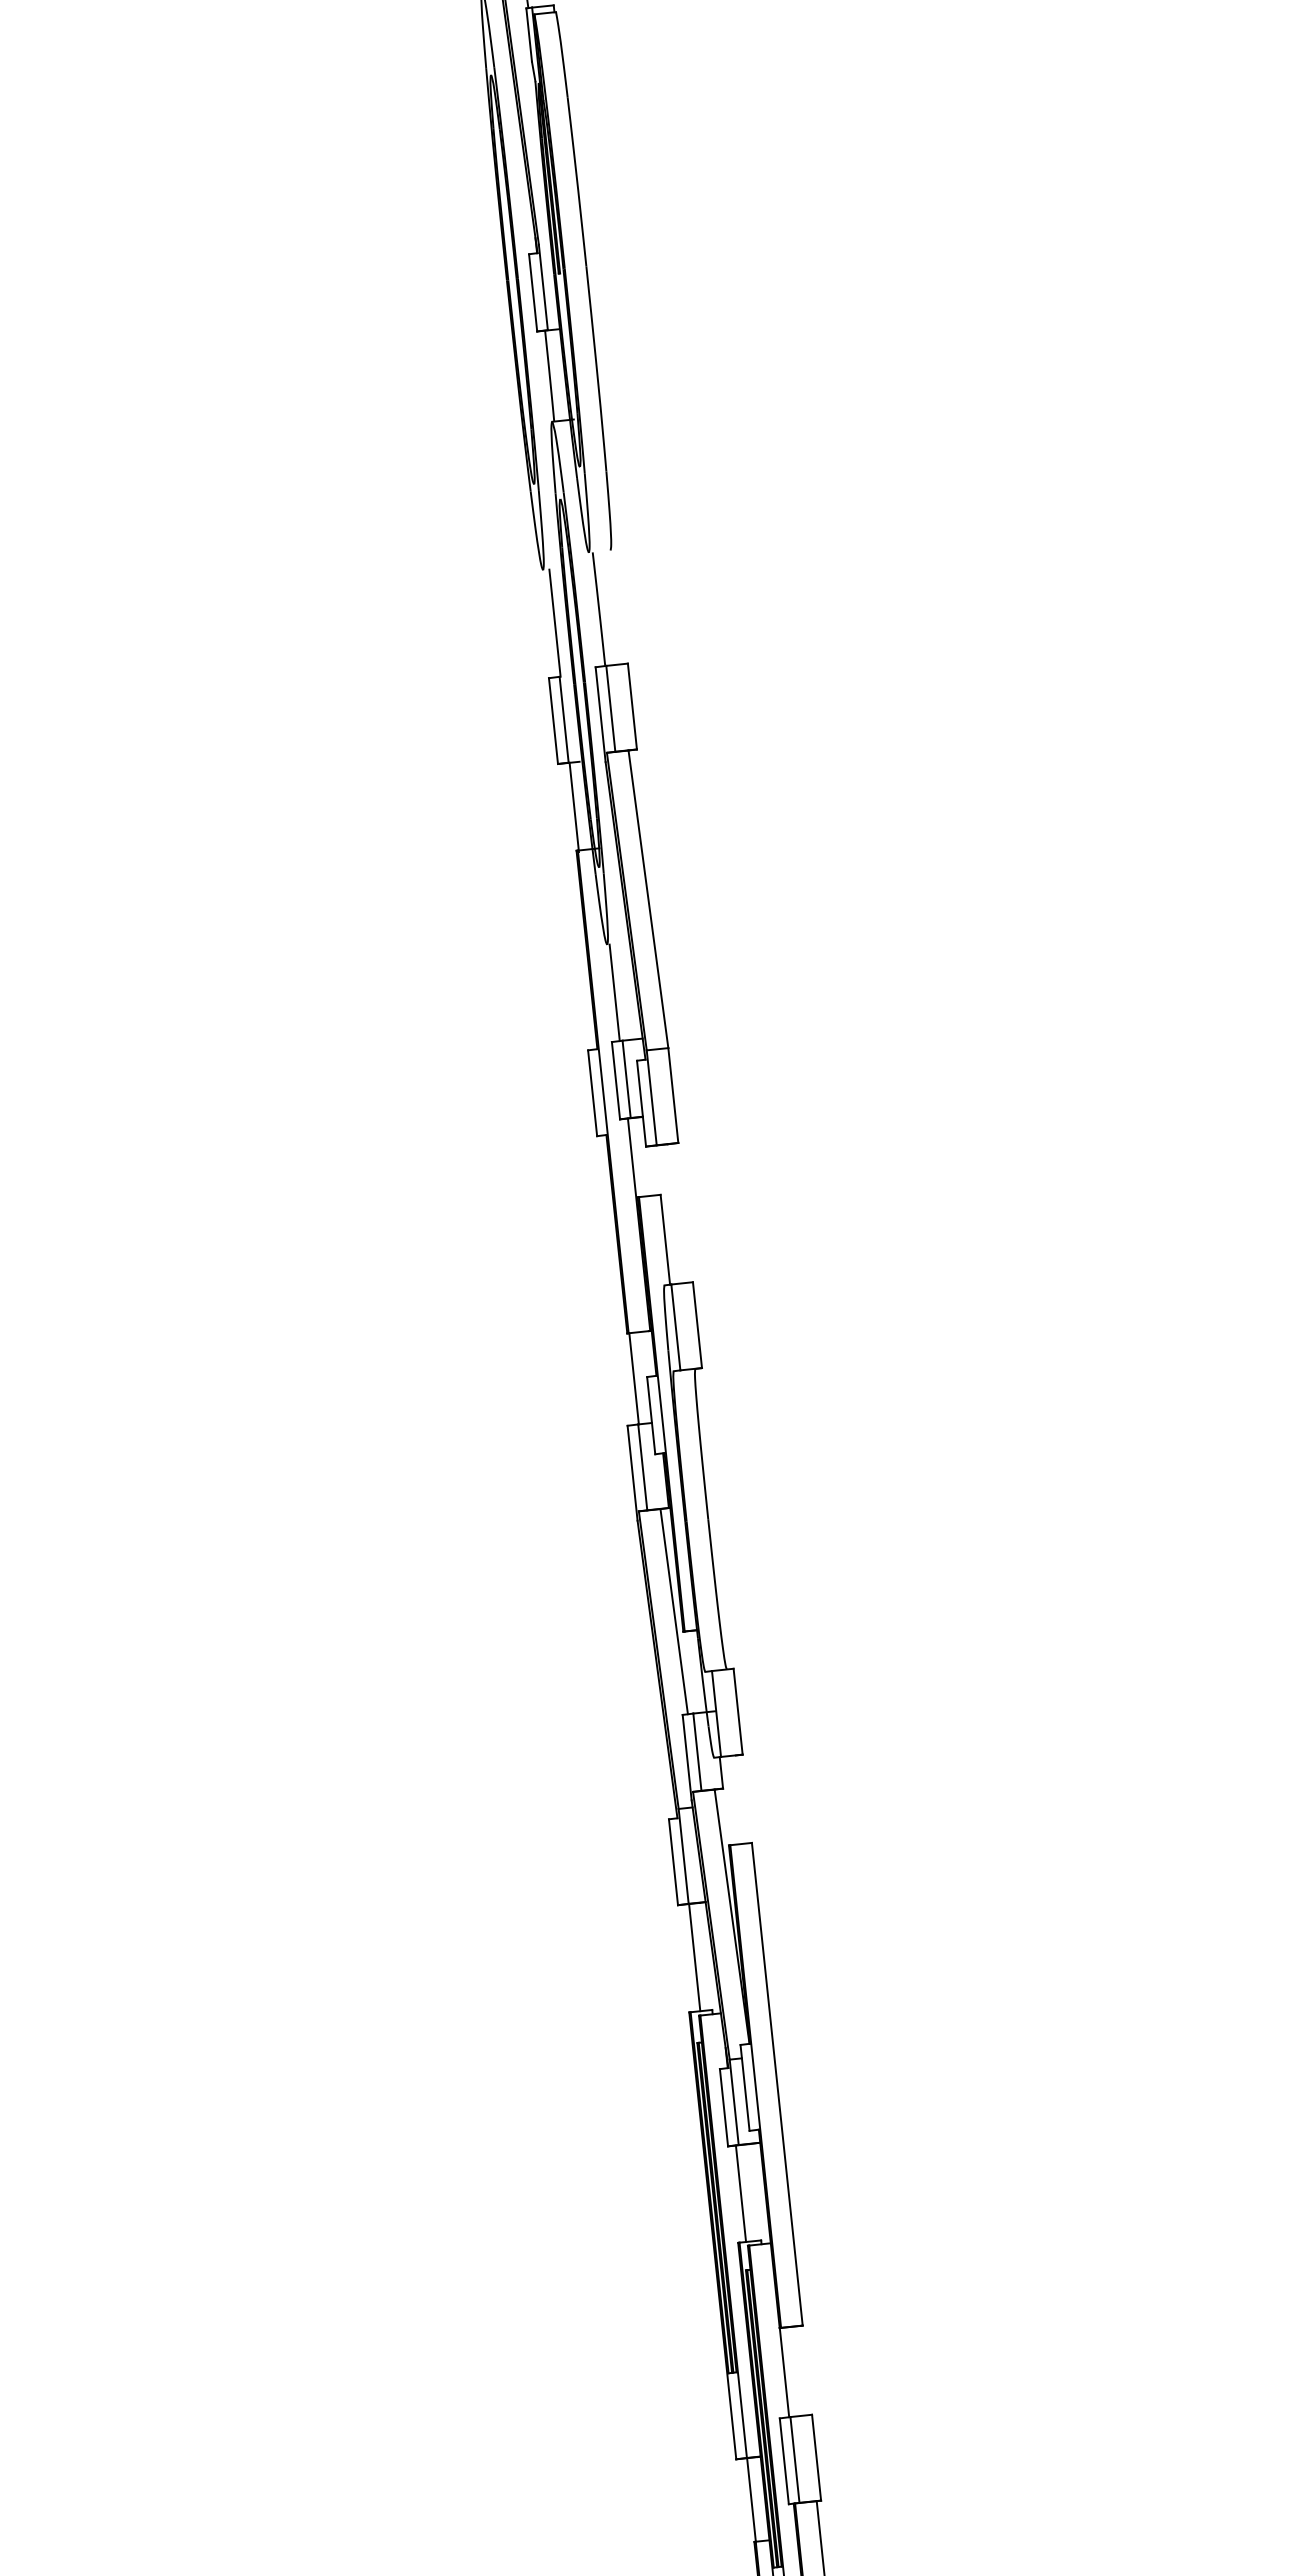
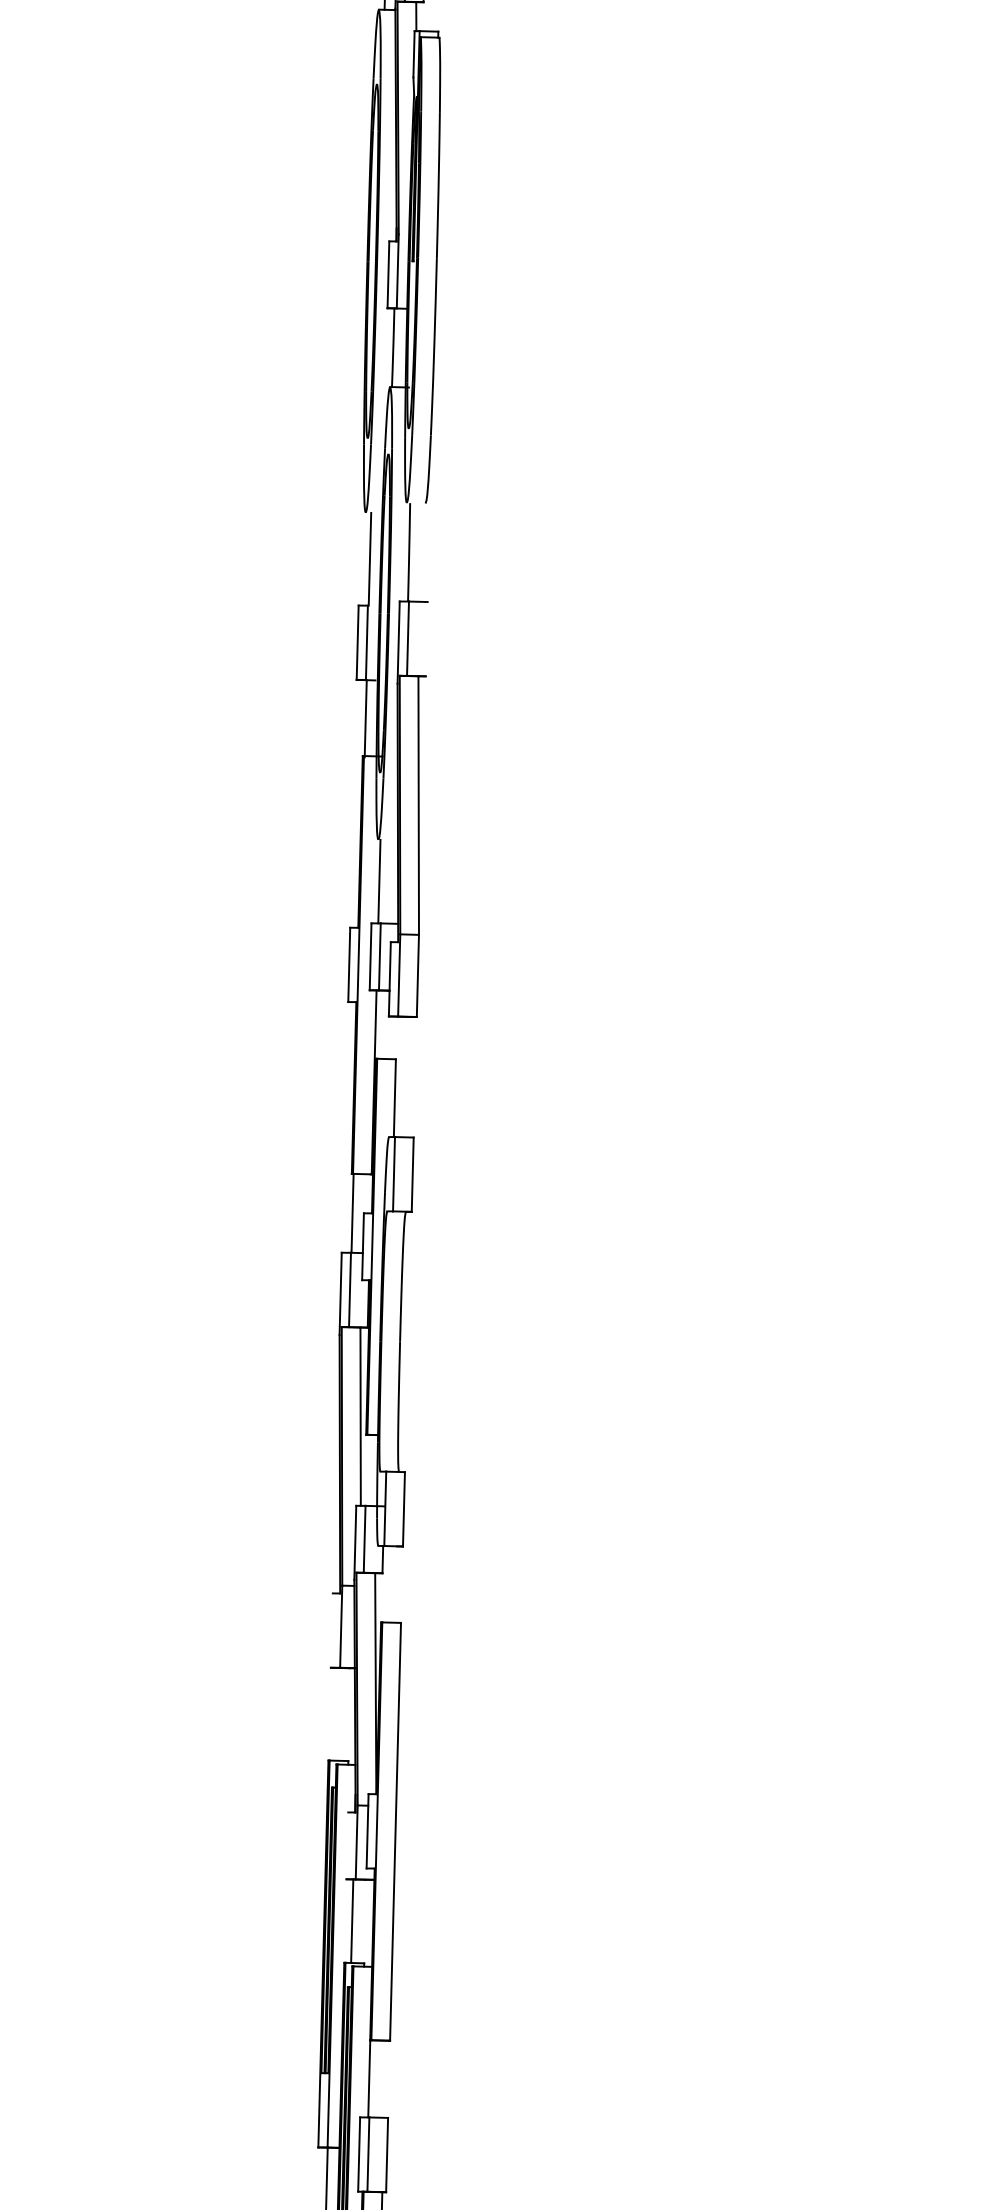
line: (631, 706) -> (425, 639), removed
line: (673, 1862) -> (331, 1630), removed
line: (694, 1957) -> (339, 1714), removed
line: (723, 2107) -> (346, 1845), removed

